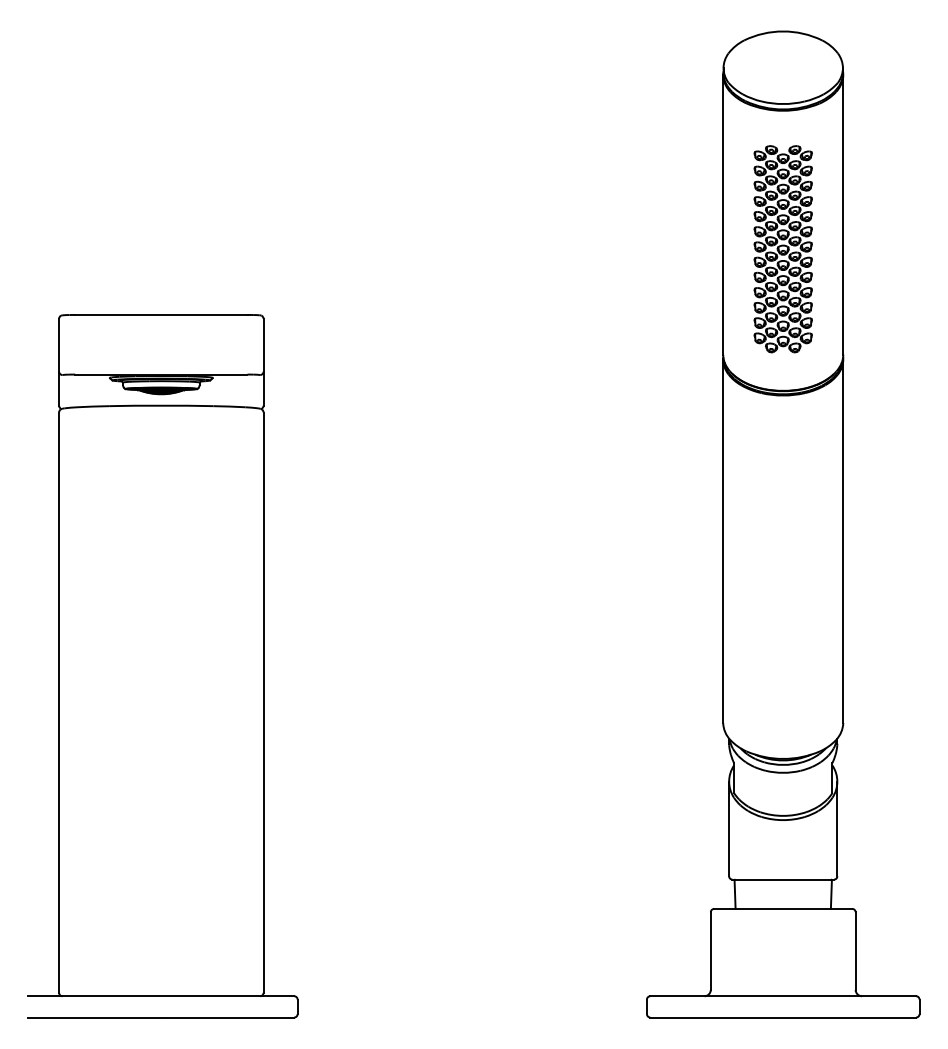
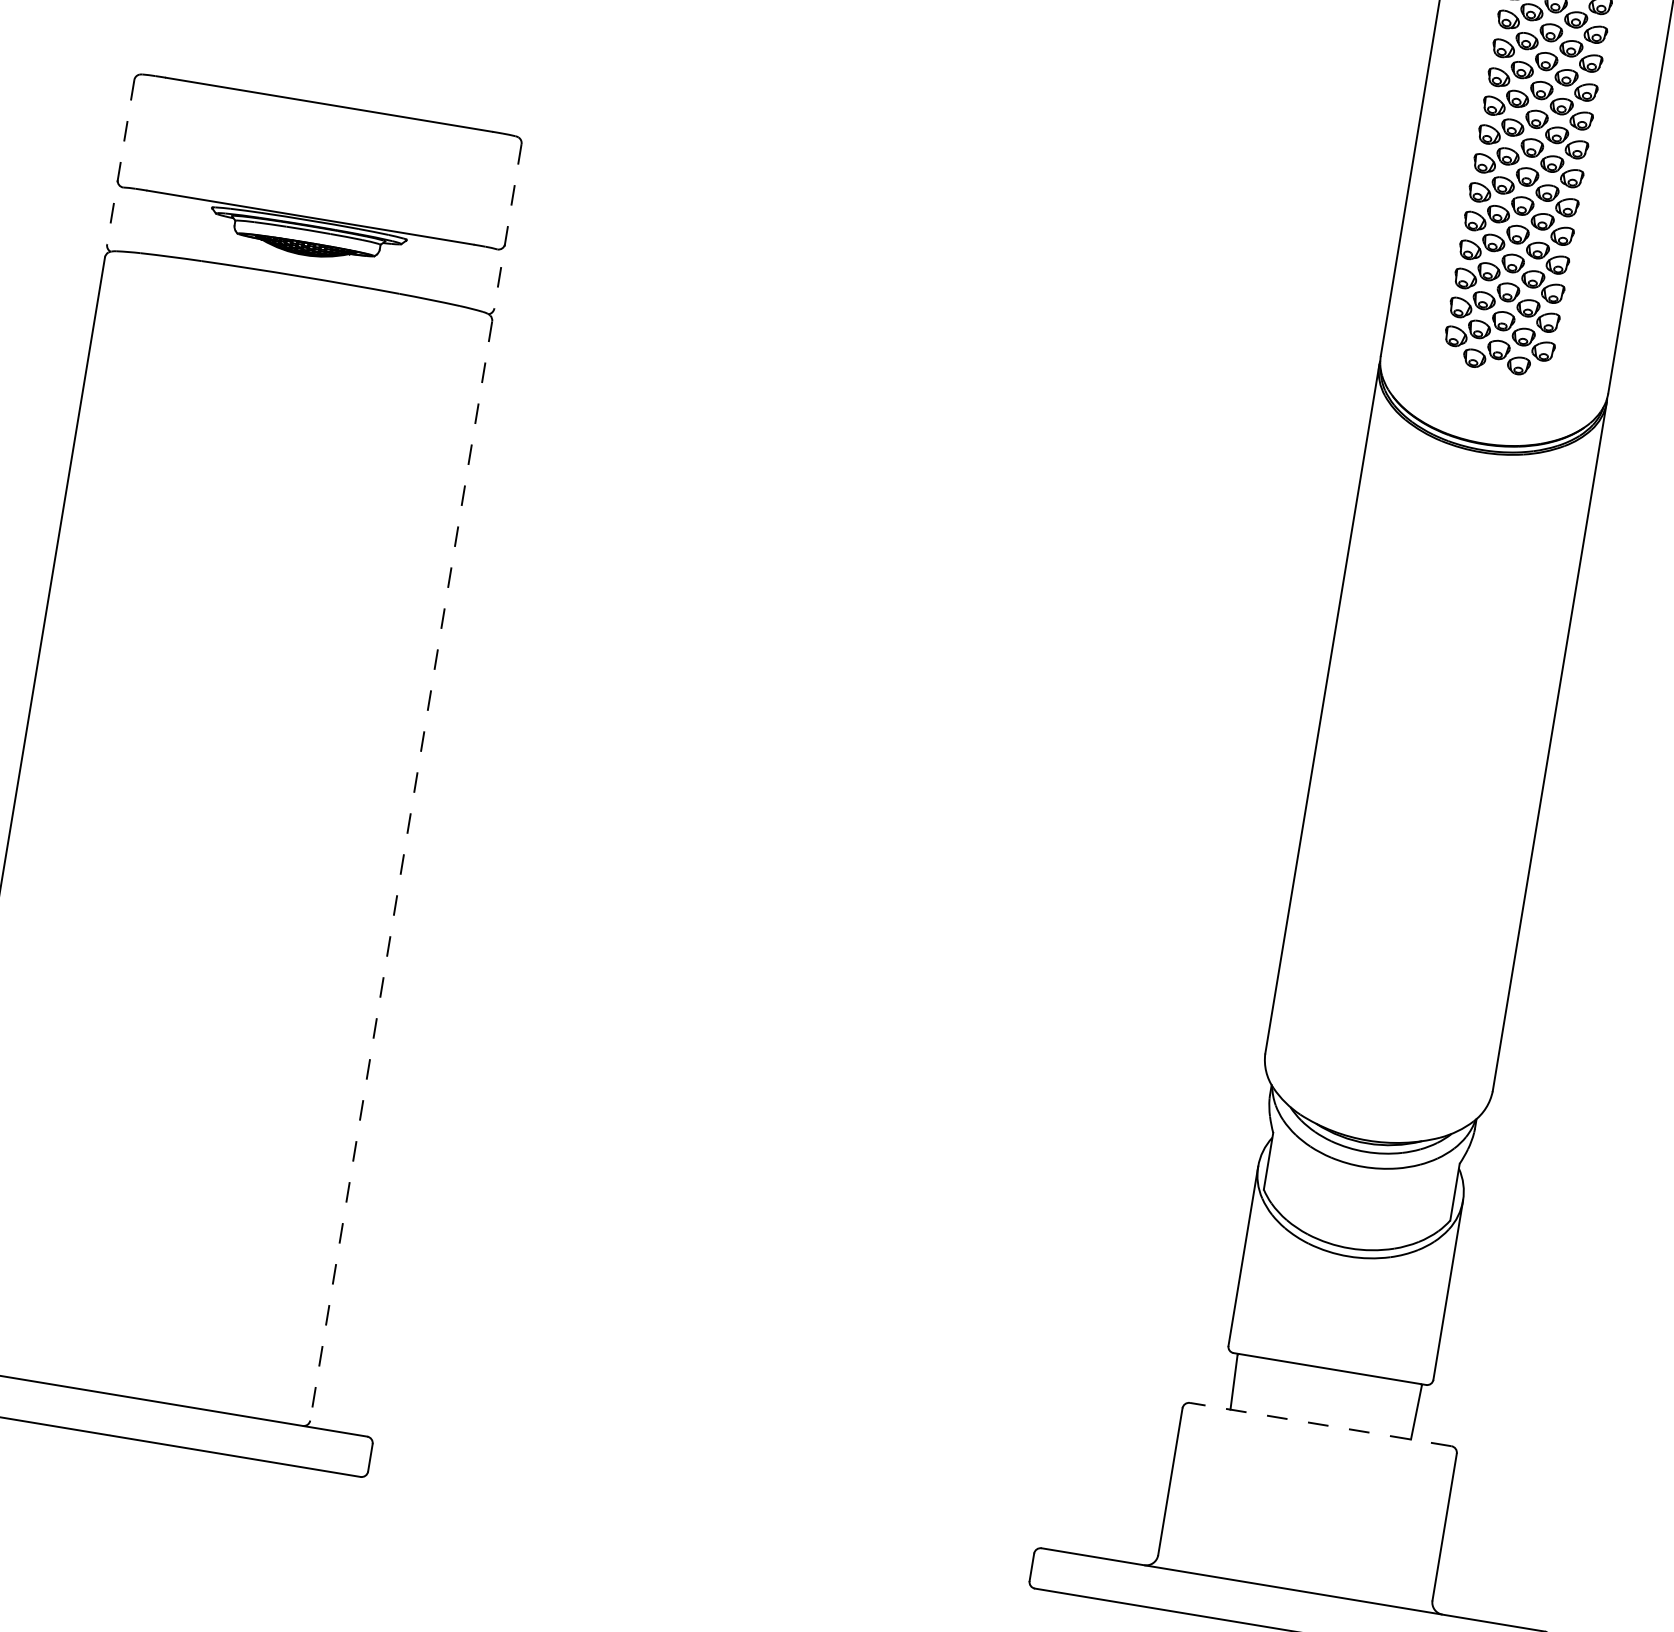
line: (59, 362) -> (121, 162), solid -> dashed
line: (263, 362) -> (507, 226), solid -> dashed
line: (263, 703) -> (400, 872), solid -> dashed
line: (782, 908) -> (1319, 1423), solid -> dashed

